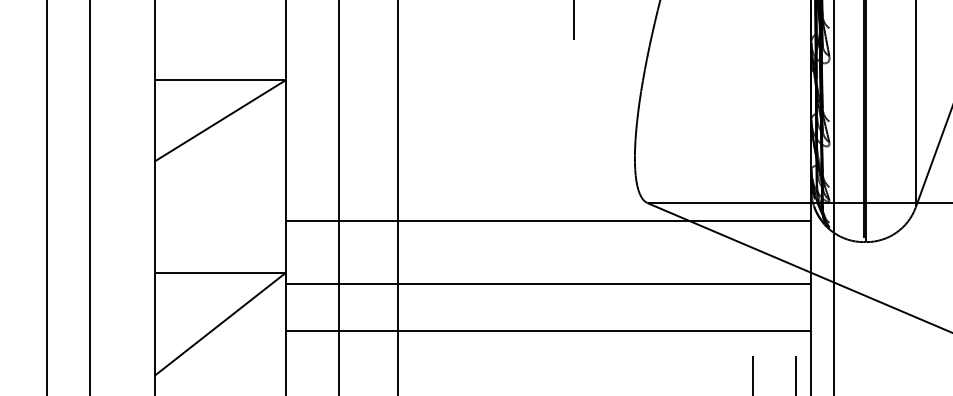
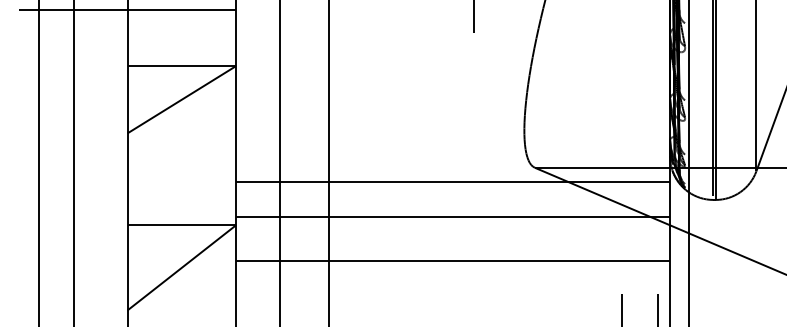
line: (154, 12) -> (127, 10), added
line: (549, 283) -> (453, 216), moved
line: (549, 329) -> (453, 260), moved

